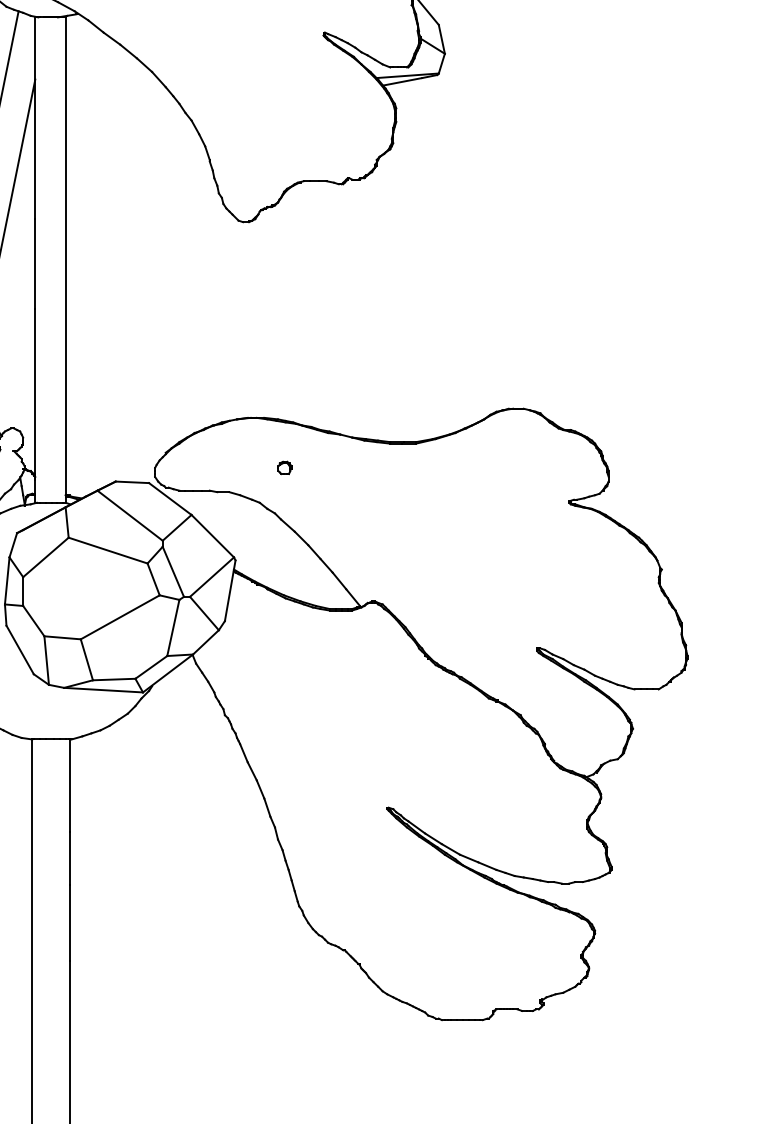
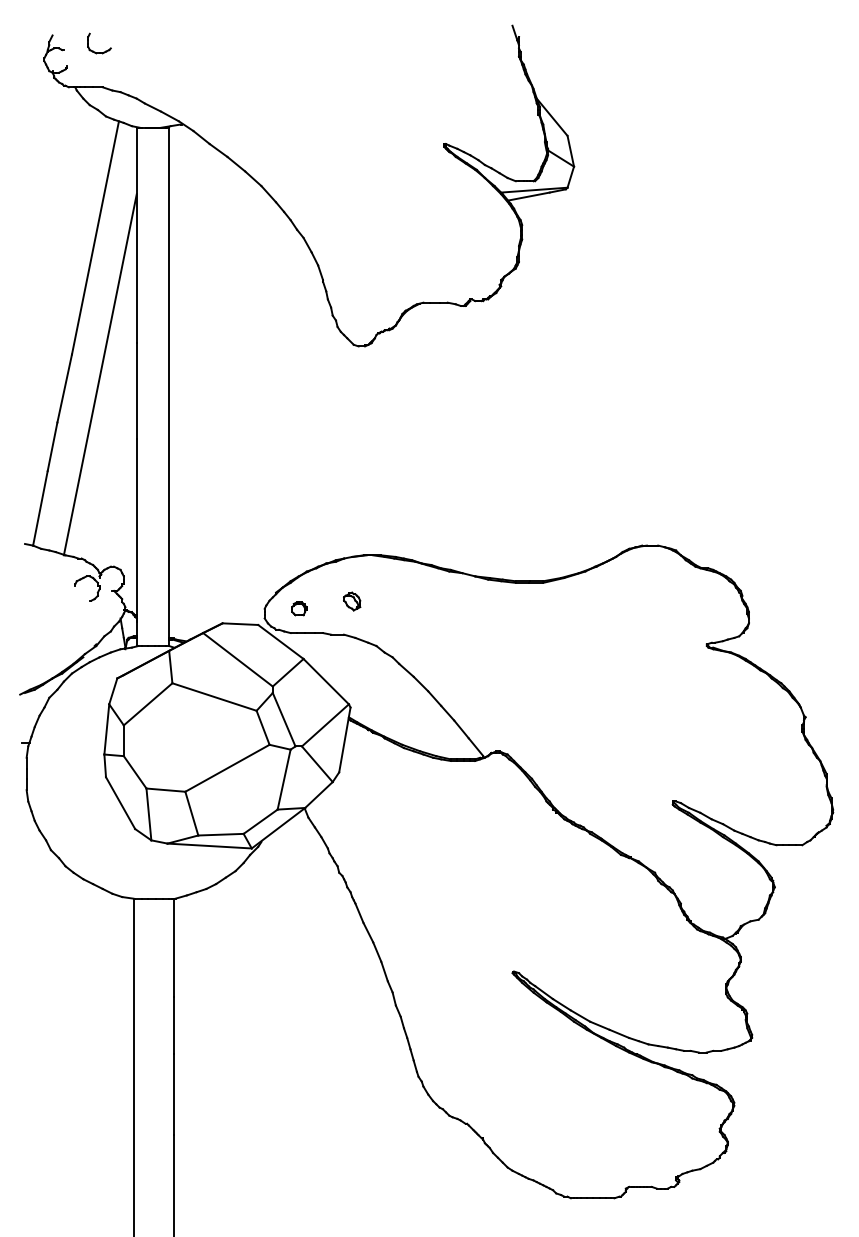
part: (237, 461) -> (352, 601), added
part: (285, 467) -> (299, 608), moved

